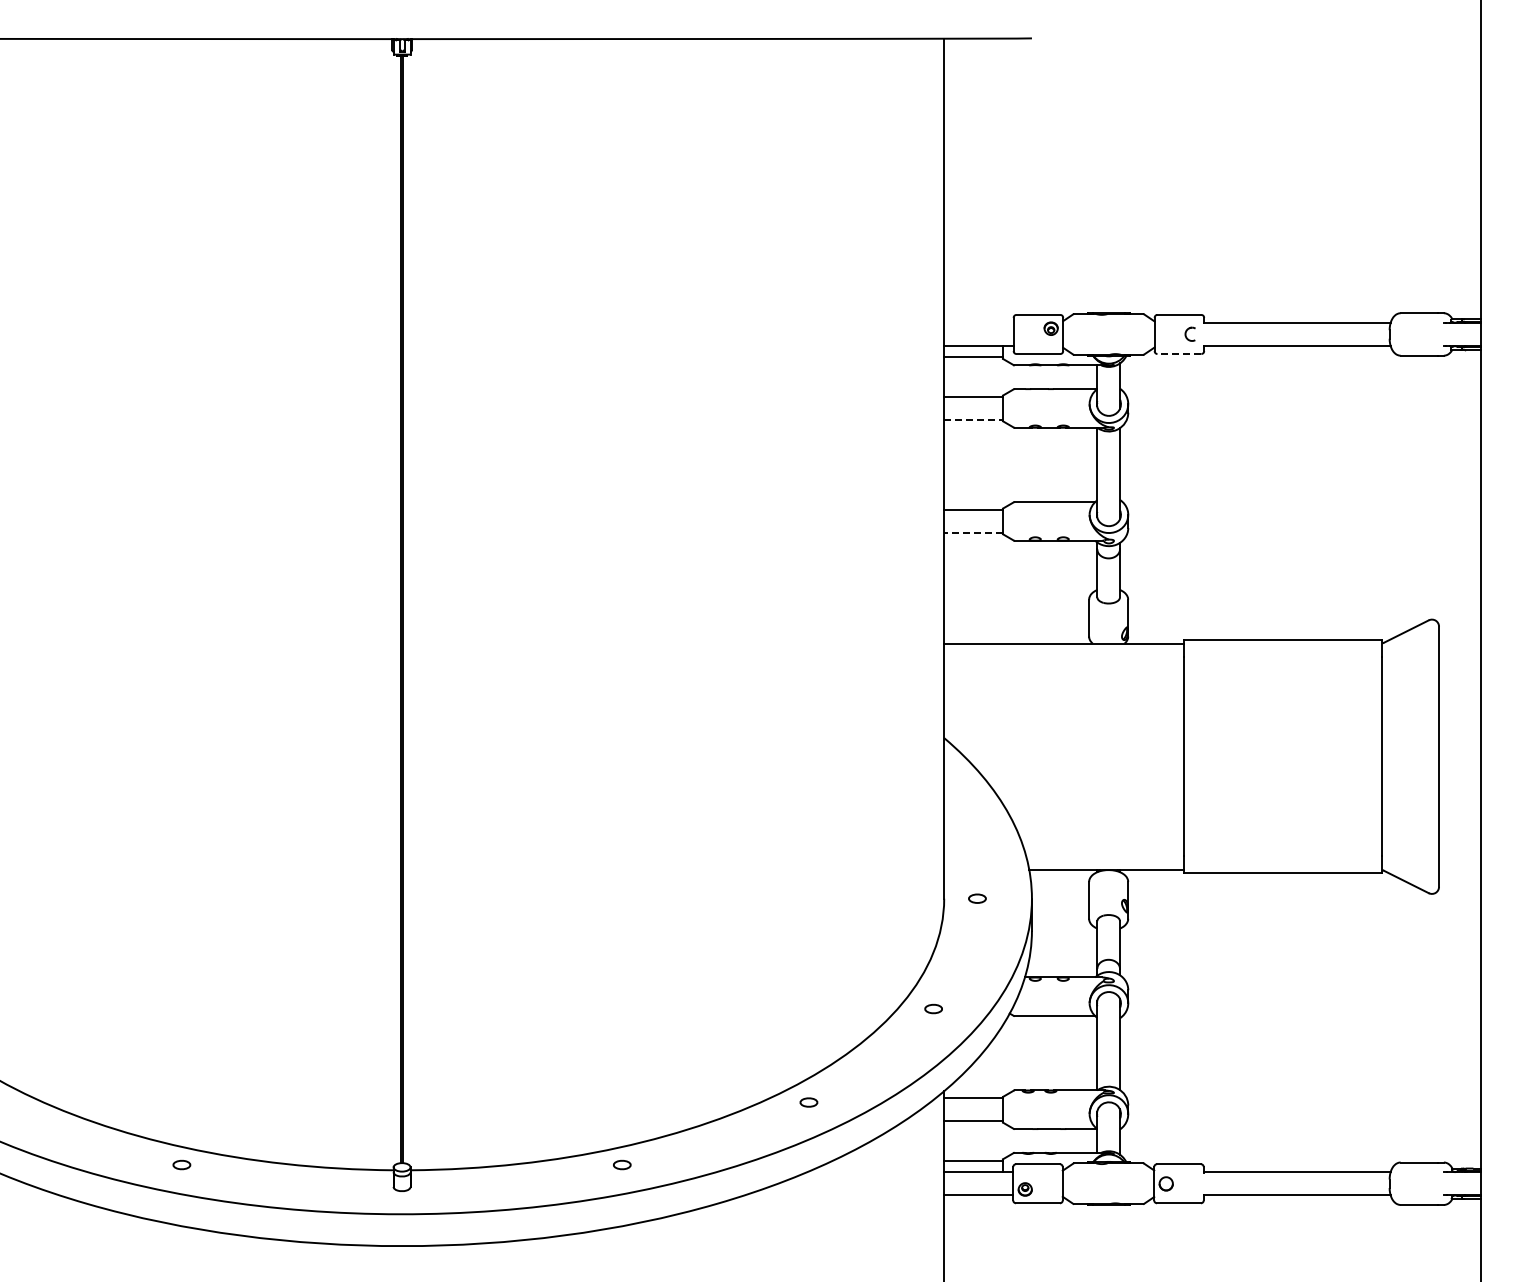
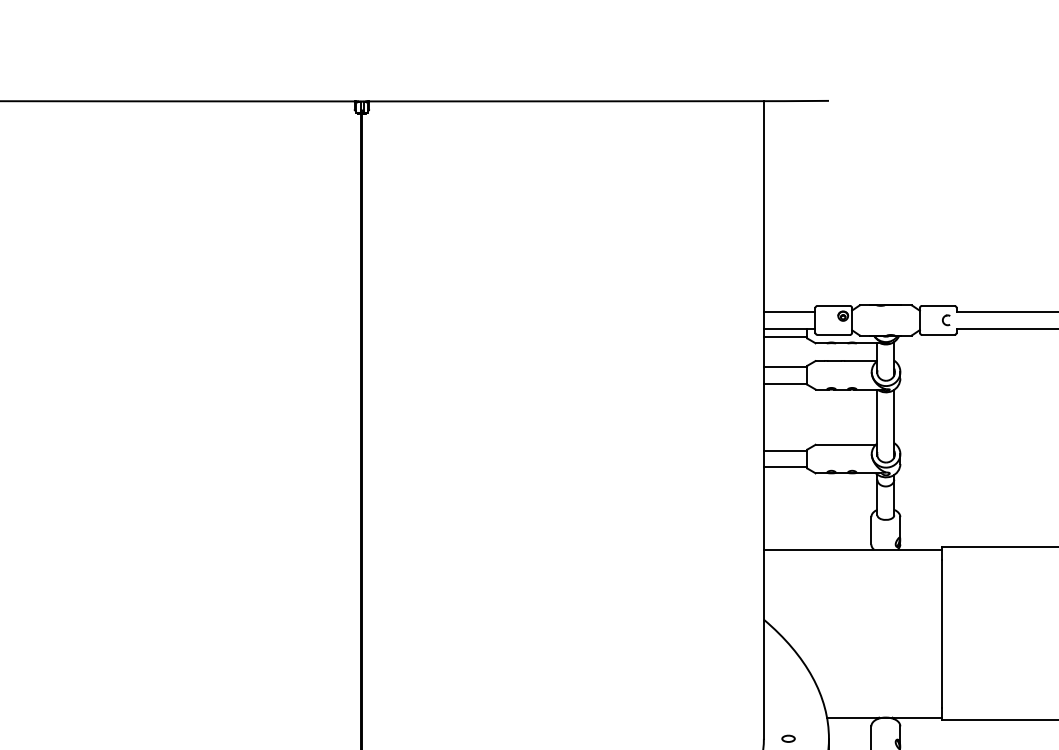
line: (978, 323) -> (789, 312), added
line: (1179, 354) -> (938, 335), dashed -> solid
line: (973, 419) -> (785, 383), dashed -> solid
line: (973, 532) -> (785, 467), dashed -> solid

